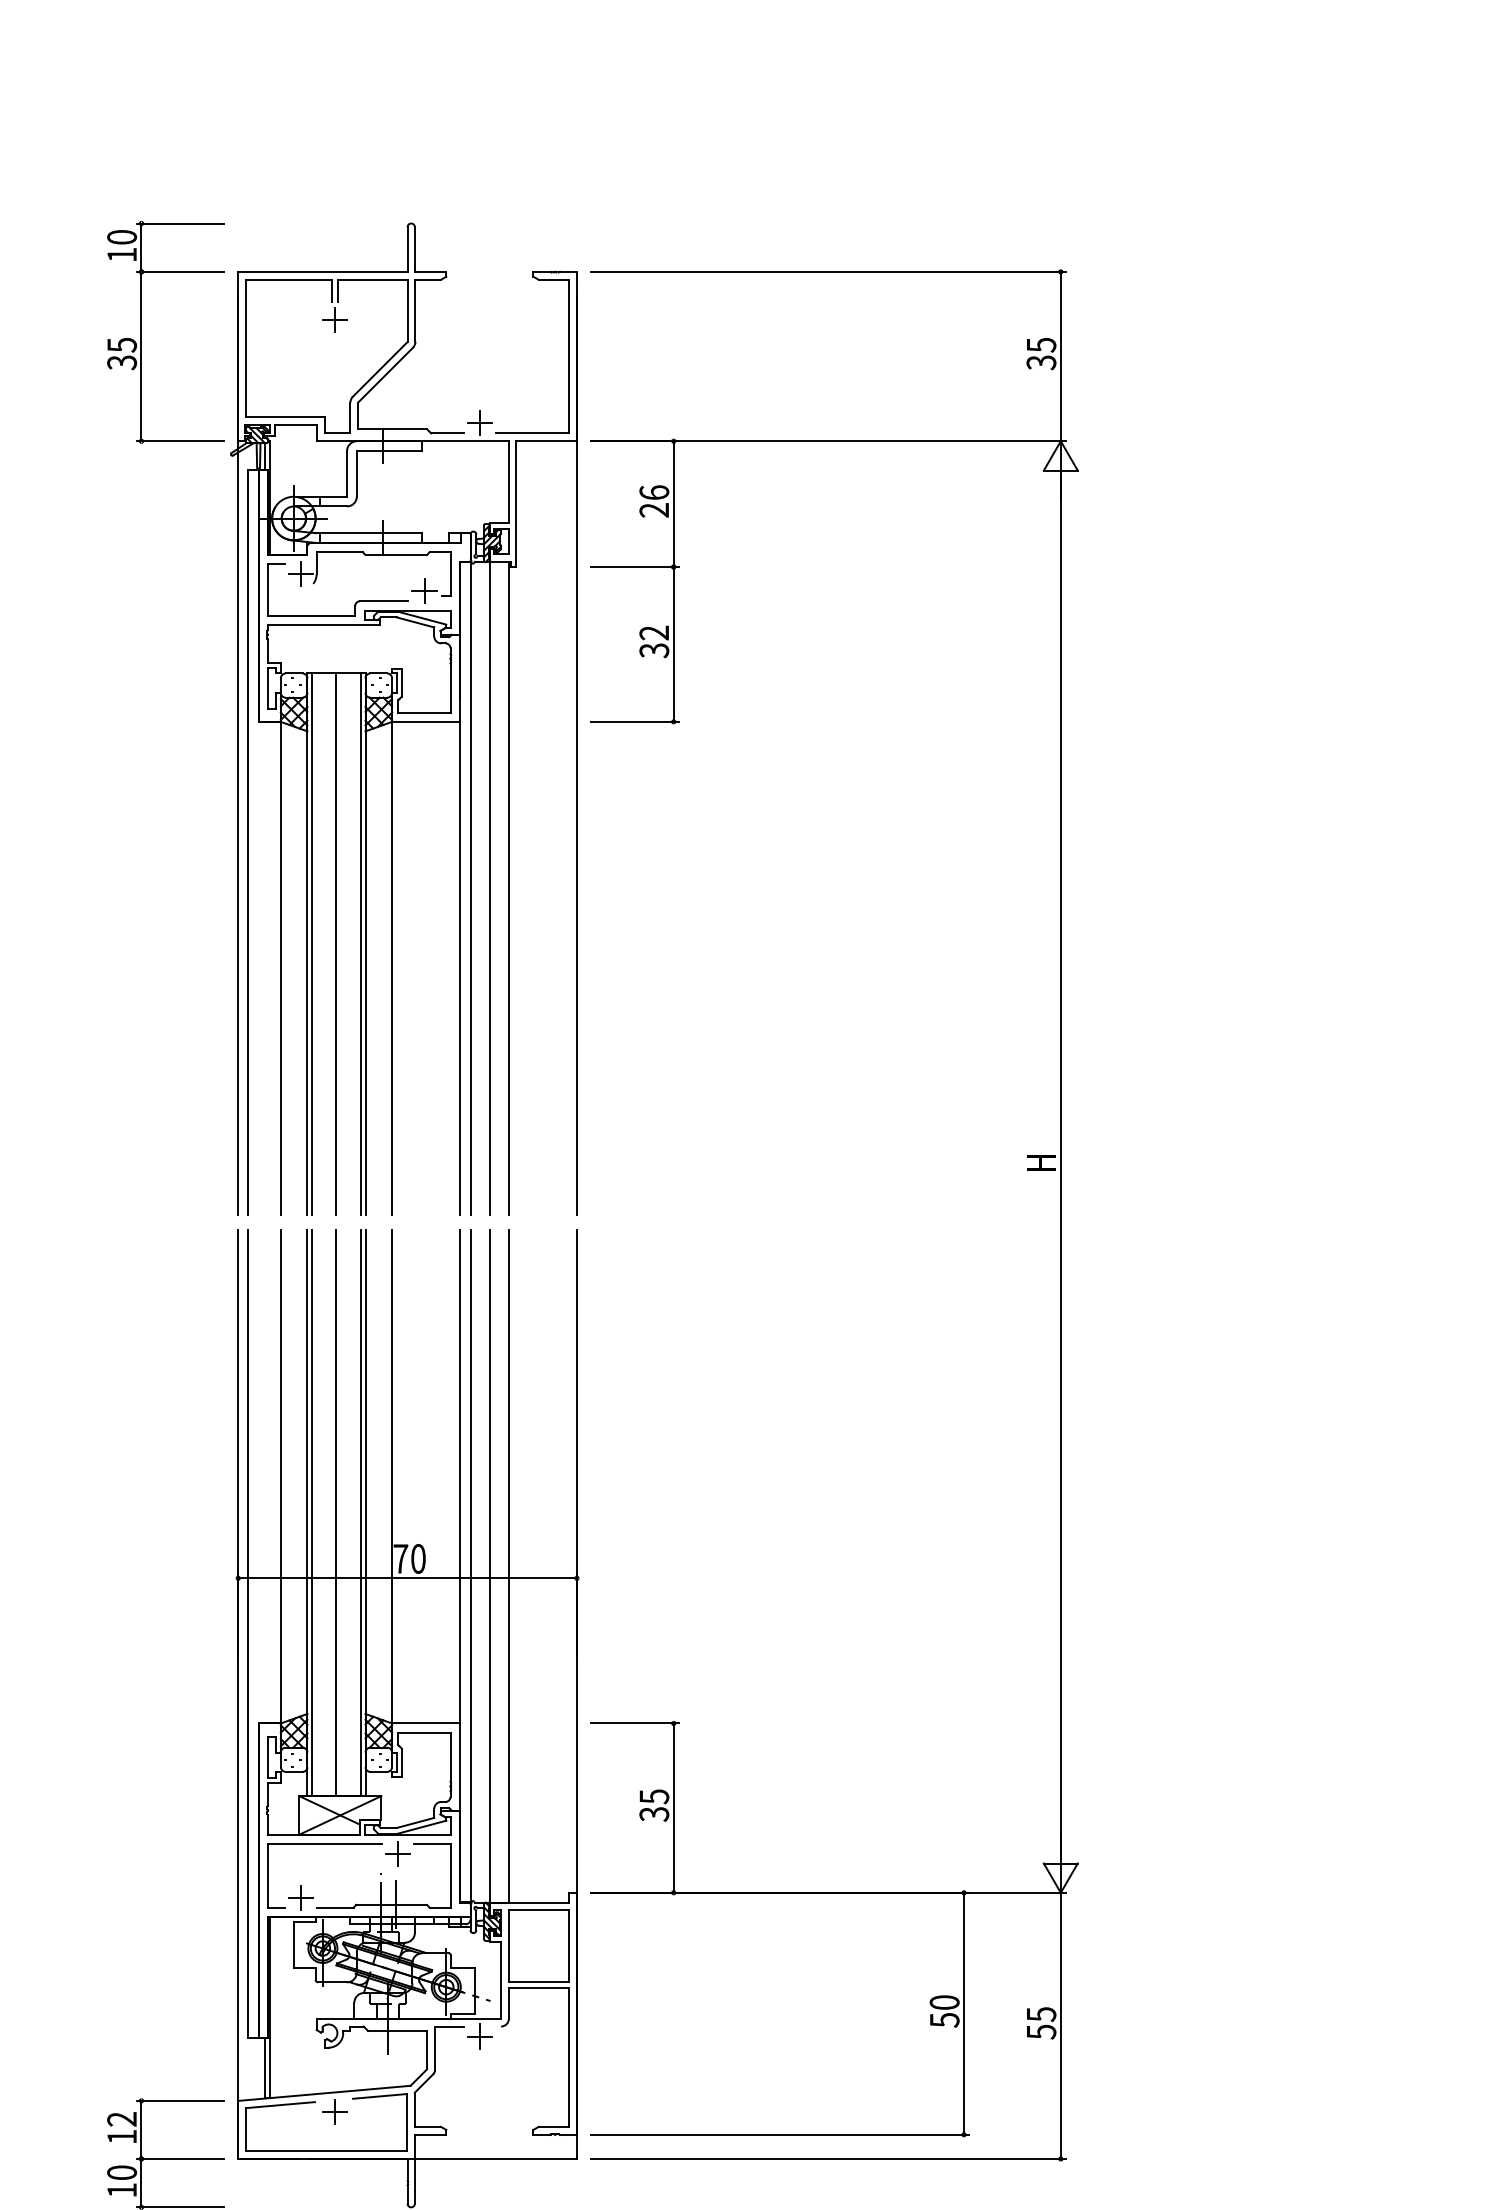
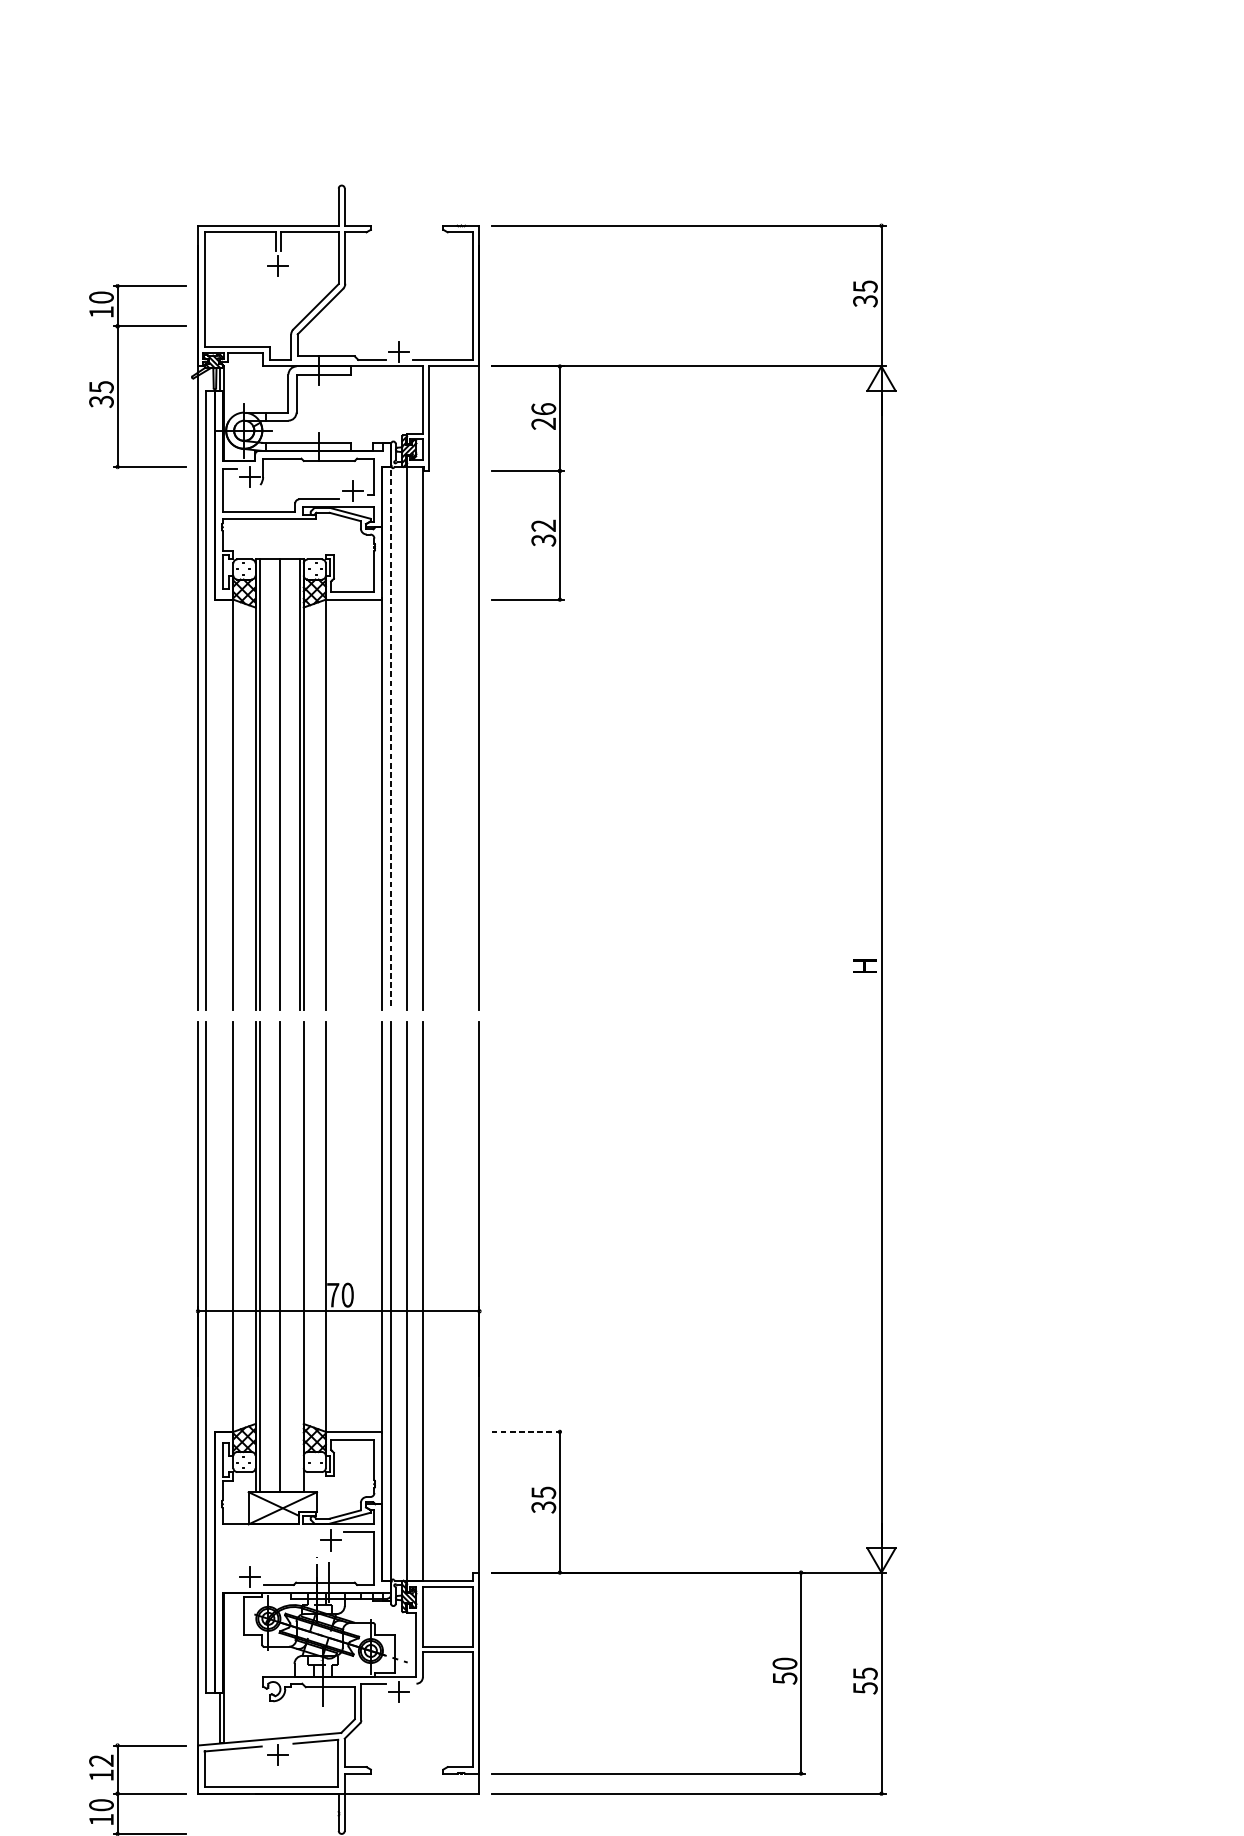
part: (141, 332) -> (117, 376), moved
line: (470, 874) -> (391, 726), solid -> dashed
line: (360, 1512) -> (299, 1256), removed
line: (635, 1723) -> (528, 1431), solid -> dashed
part: (324, 1844) -> (269, 1532), removed

